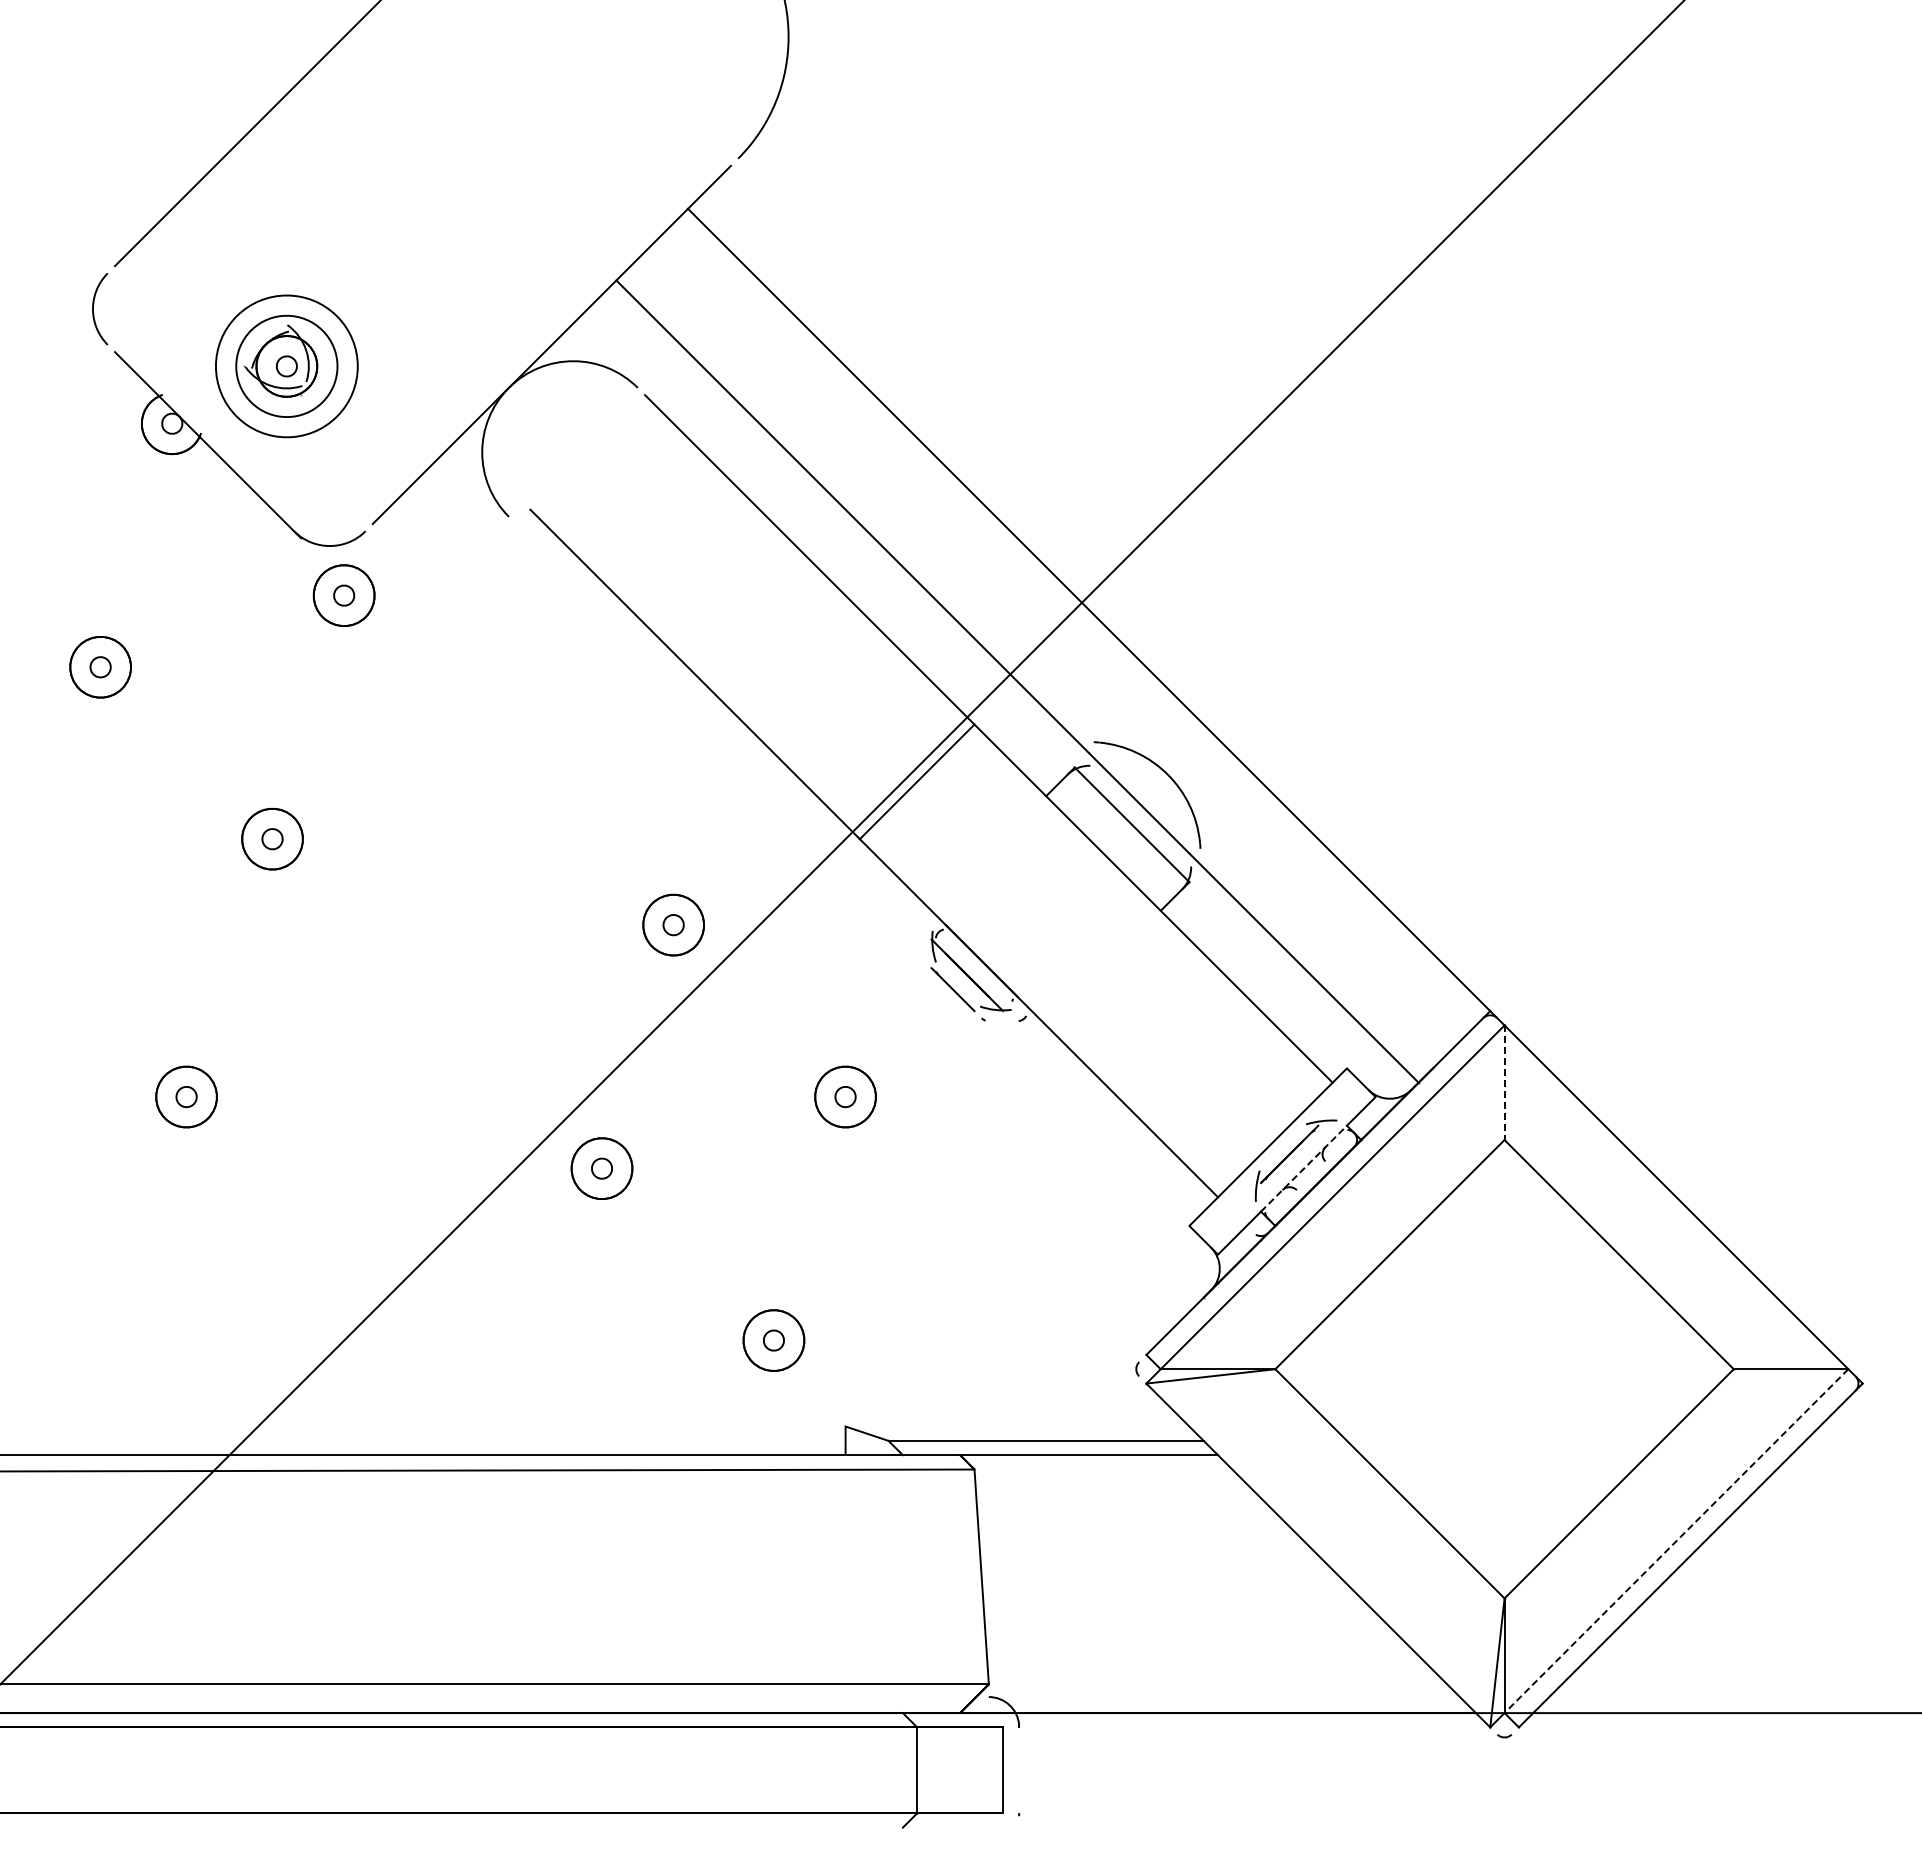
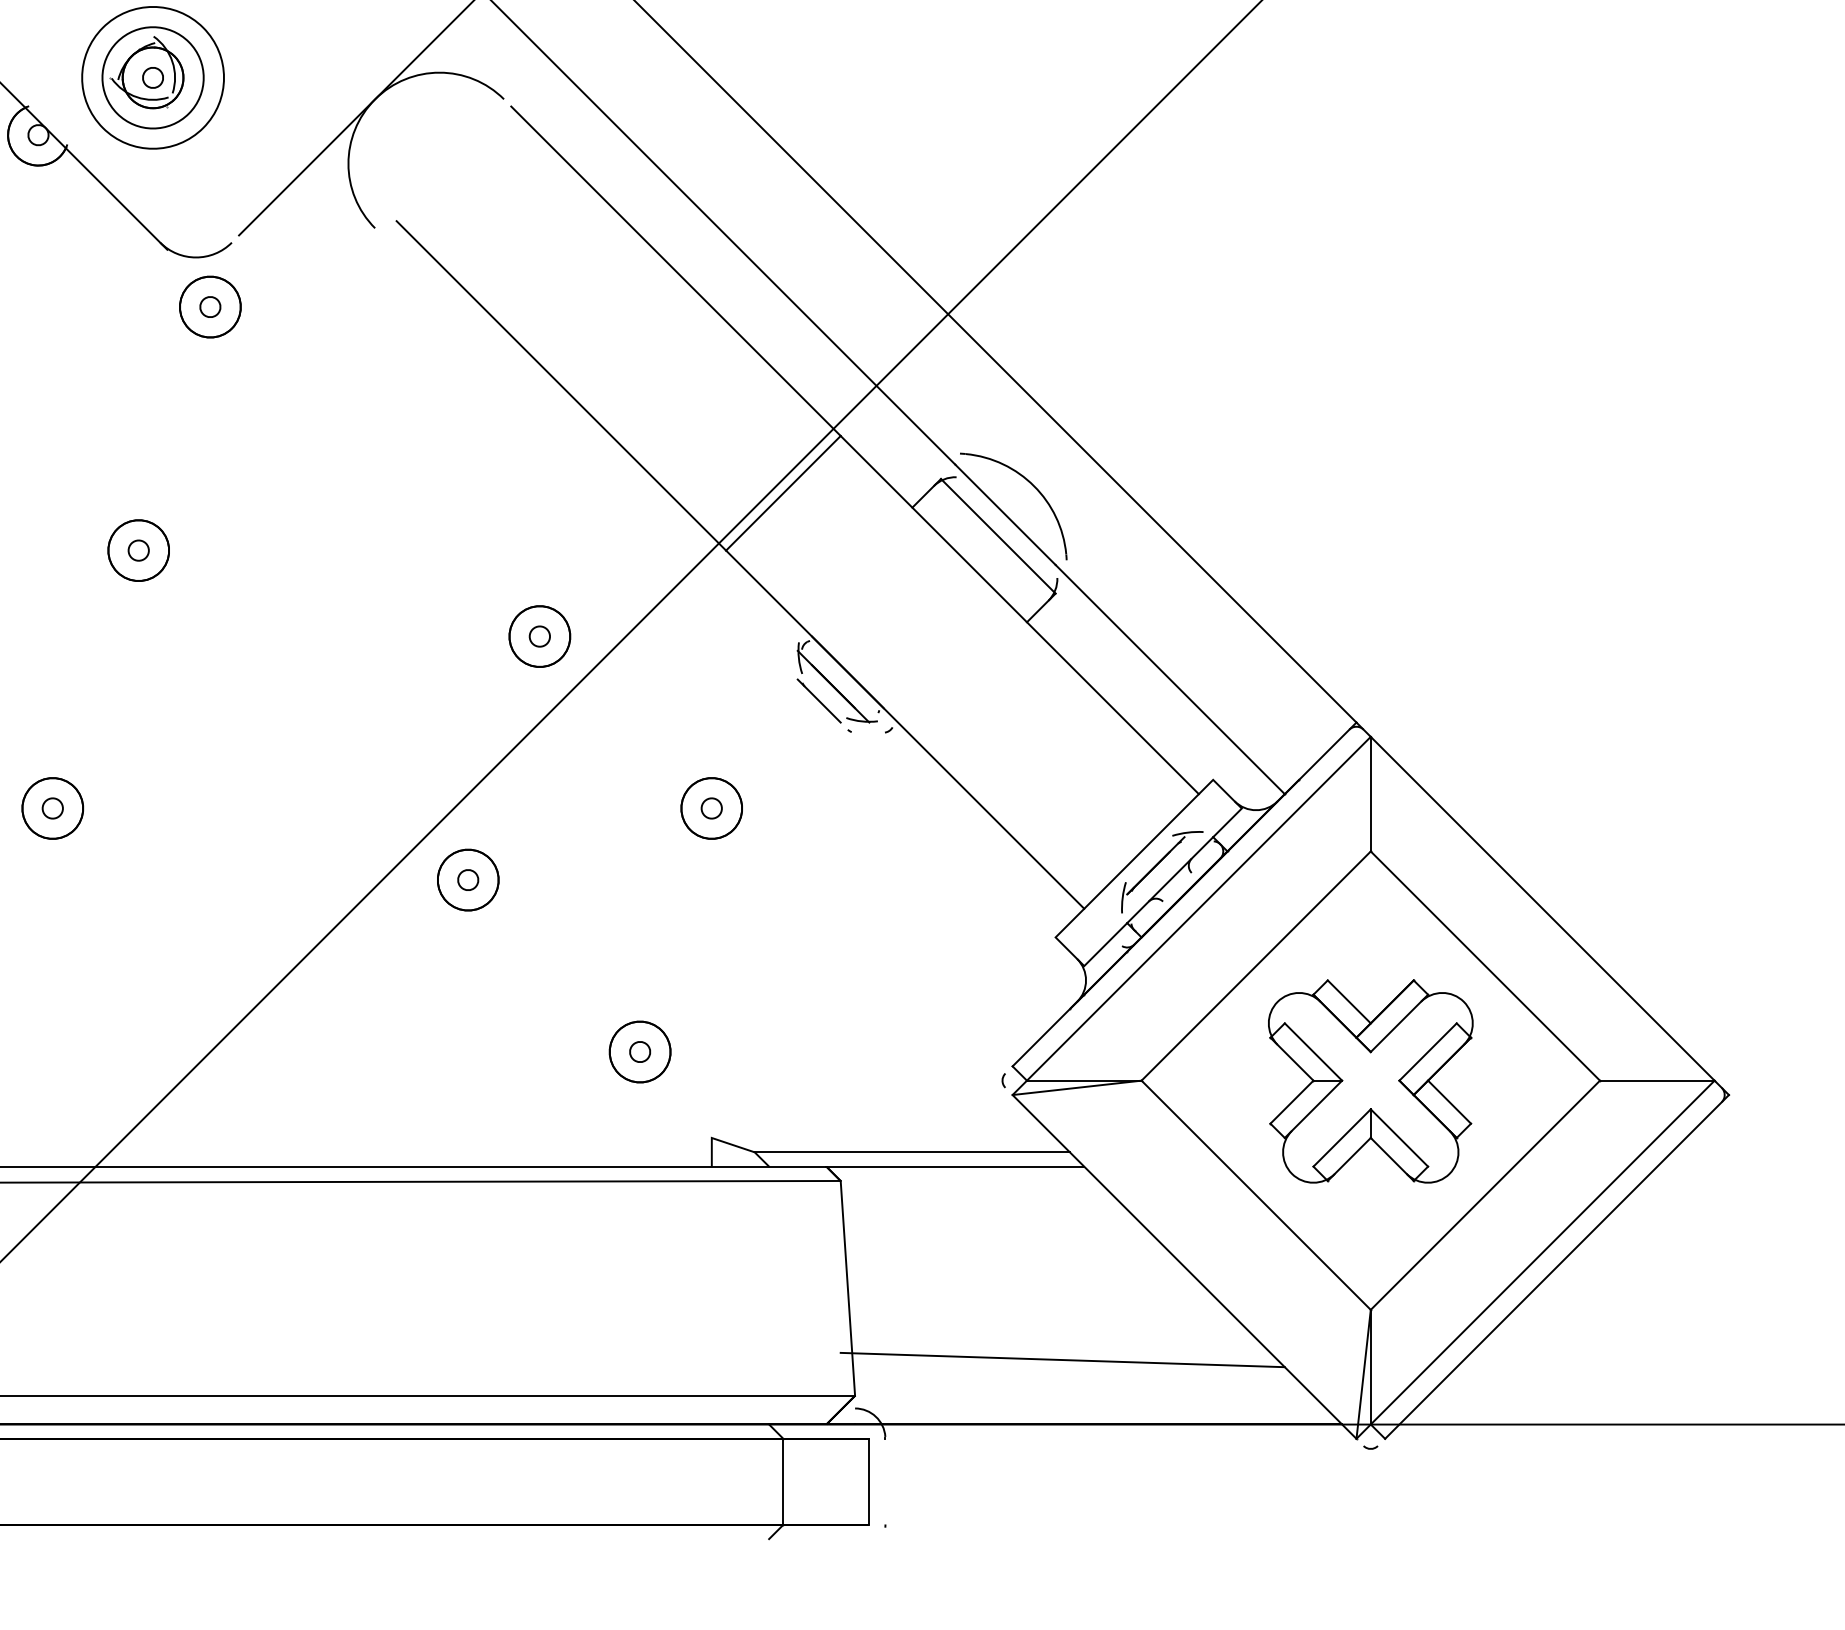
line: (1504, 1083) -> (1370, 794), dashed -> solid
line: (1303, 1168) -> (1169, 879), dashed -> solid
part: (1504, 1369) -> (1370, 1080), added
line: (1676, 1541) -> (1542, 1252), dashed -> solid
line: (1196, 1648) -> (1062, 1359), added

